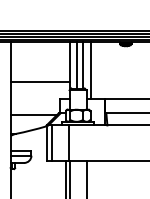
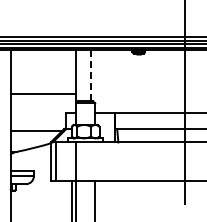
line: (76, 65) -> (84, 75), removed
line: (83, 65) -> (91, 75), solid -> dashed
line: (91, 69) -> (100, 80), removed

